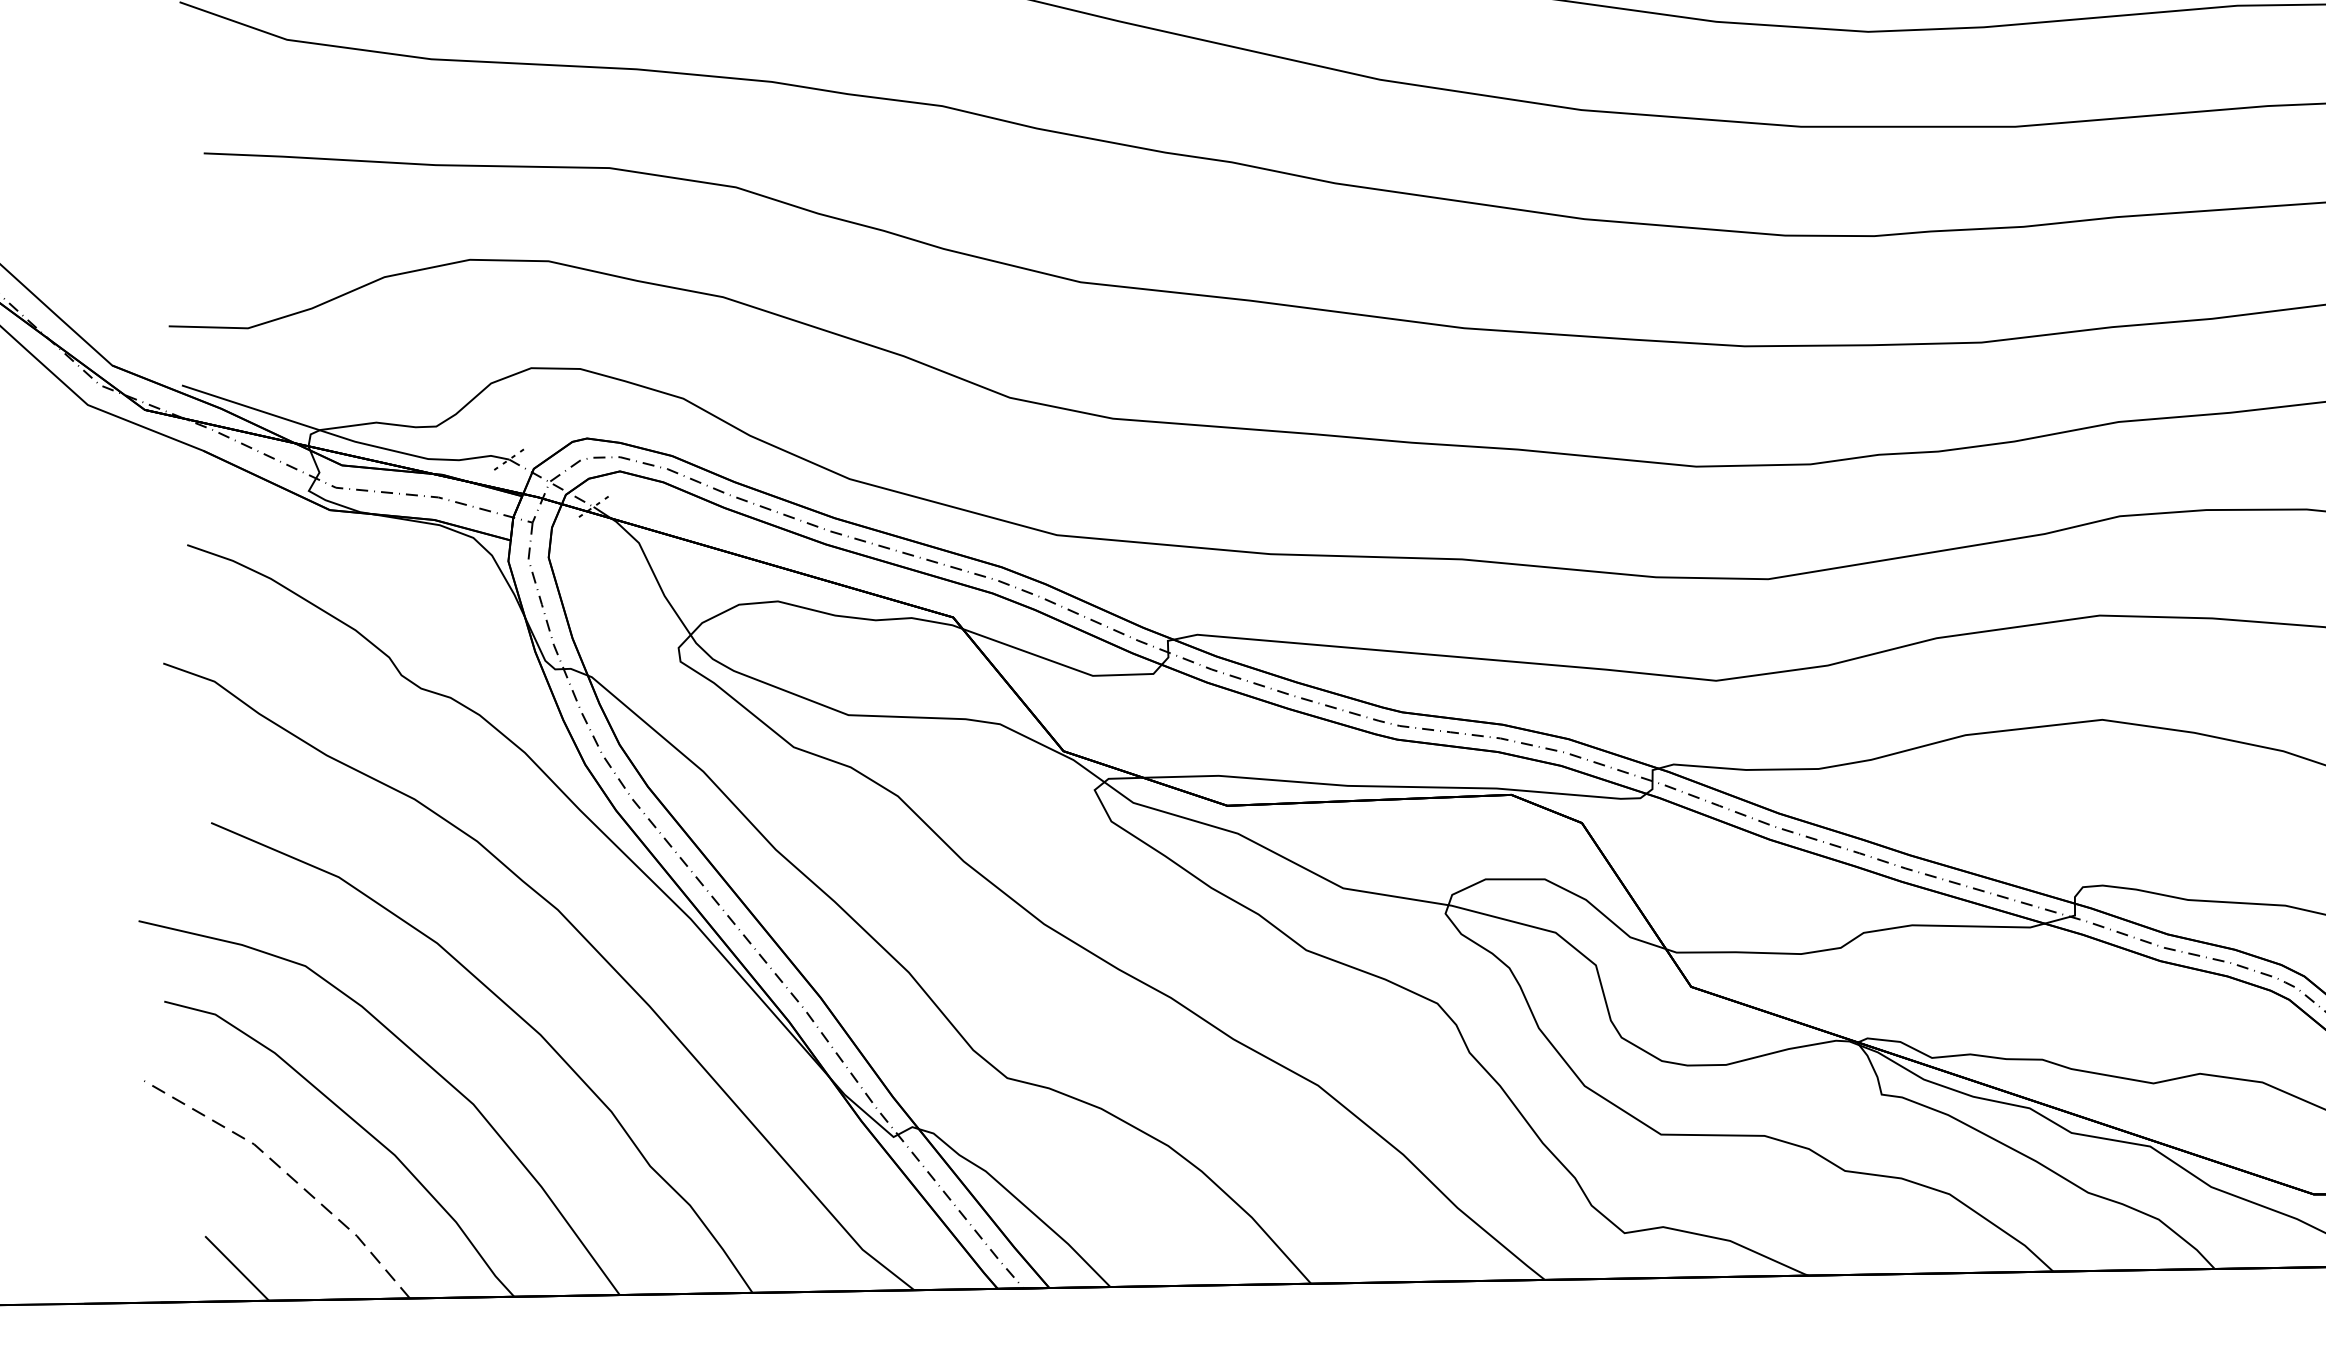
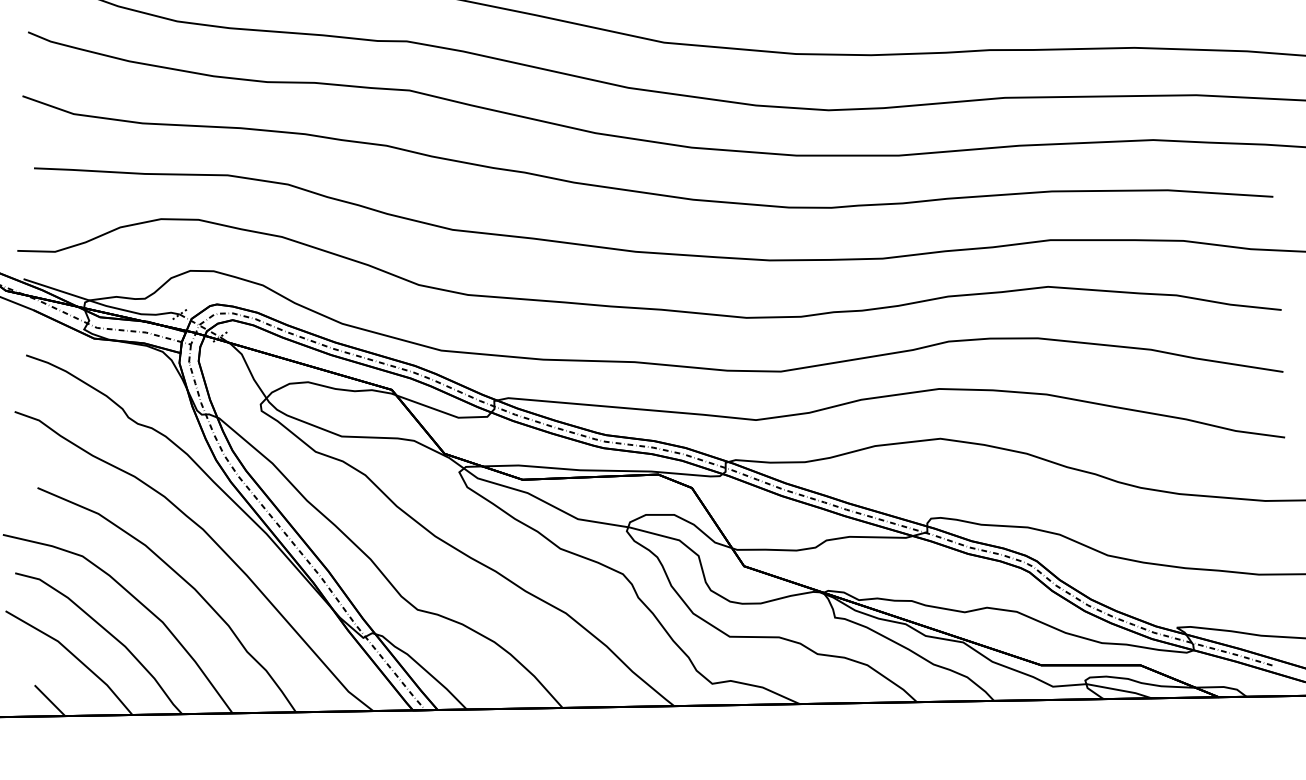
line: (288, 1173) -> (74, 655), dashed -> solid

